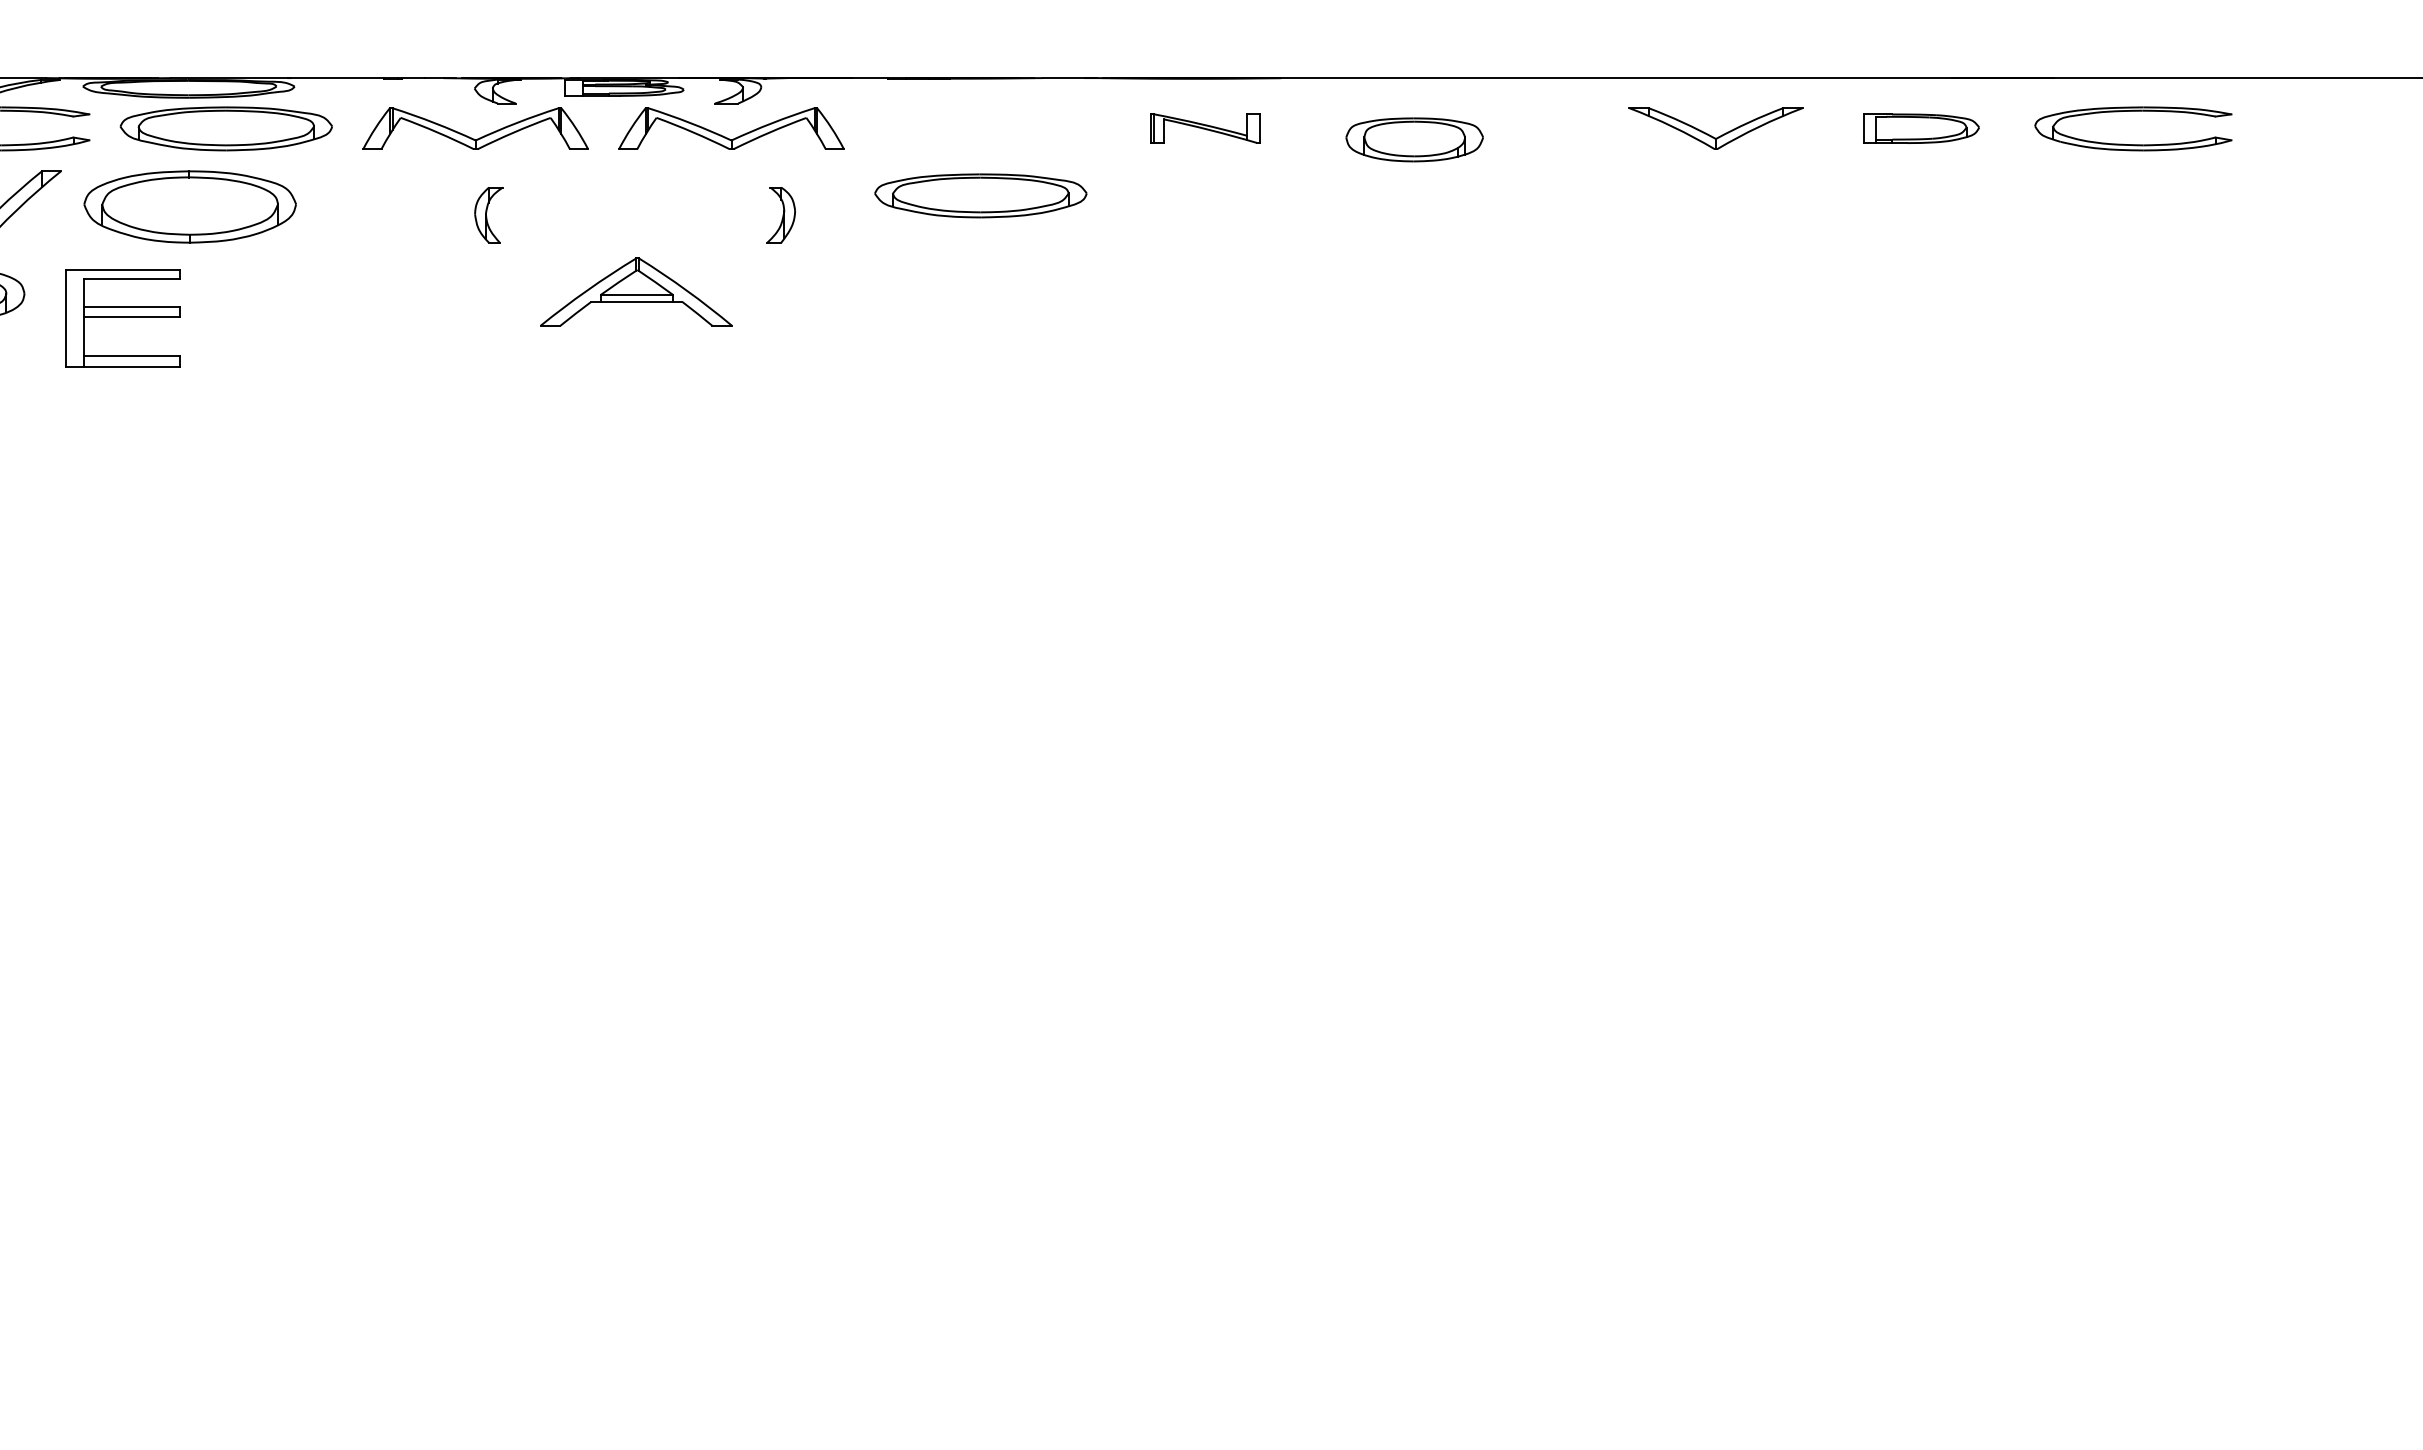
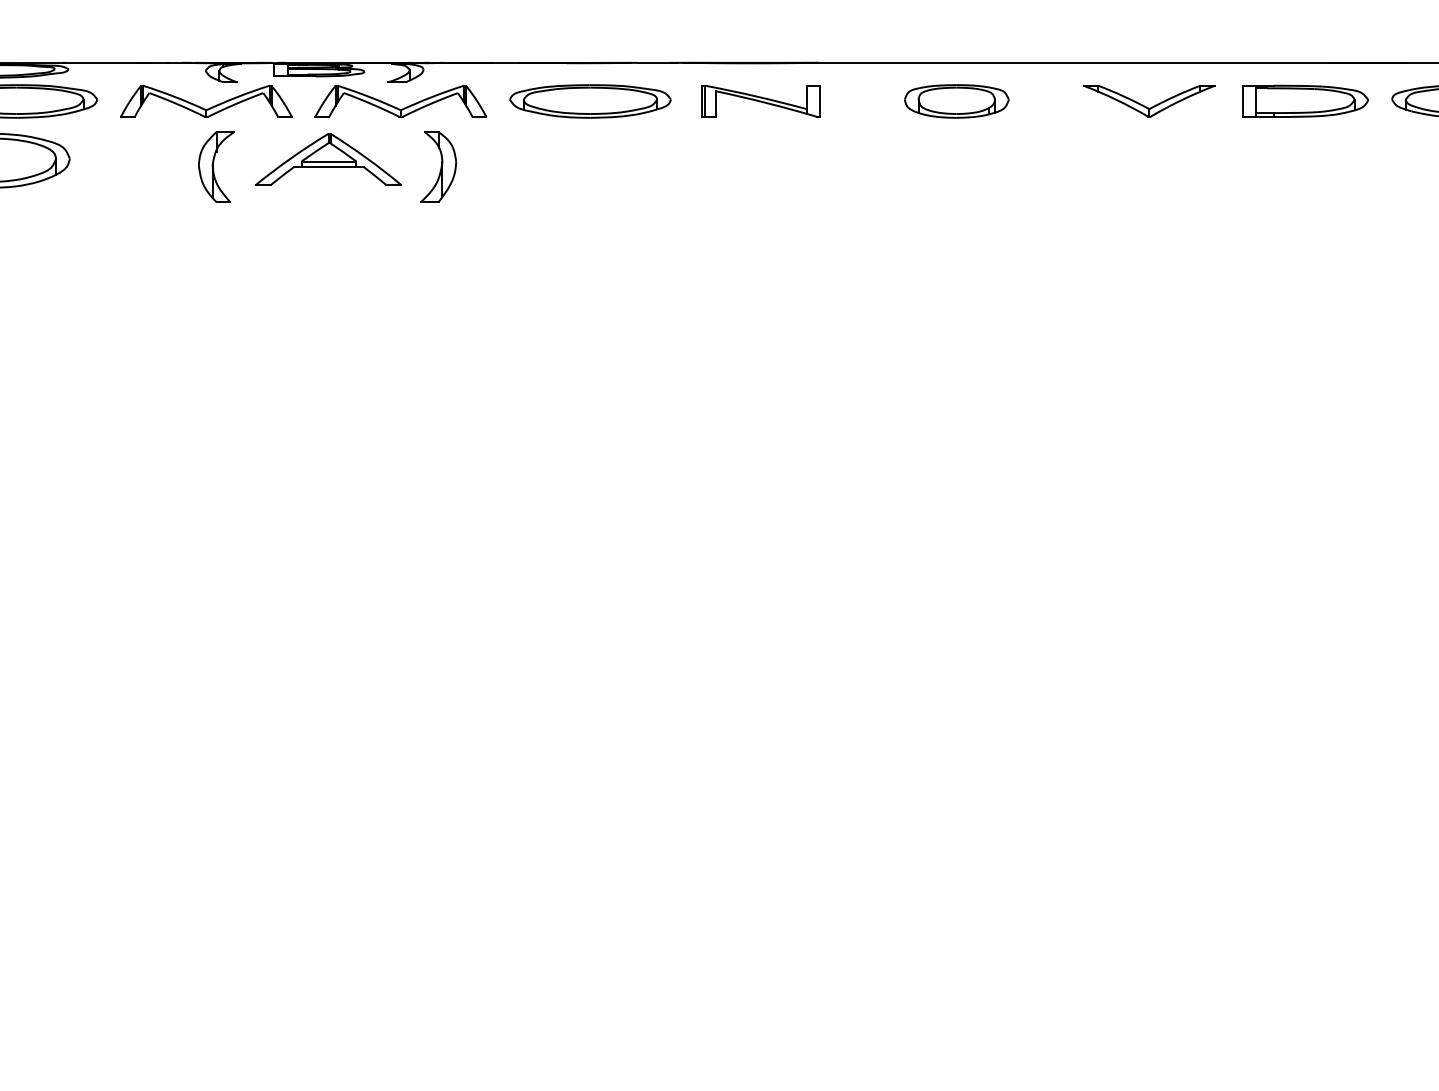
part: (1205, 128) -> (761, 101), size x1.43
part: (1921, 128) -> (1305, 101), size x1.43
part: (1414, 139) -> (956, 101), moved
part: (980, 195) -> (590, 101), moved
part: (488, 214) -> (216, 166), size x1.67
part: (781, 214) -> (438, 166), size x1.67
part: (636, 291) -> (328, 158), moved

